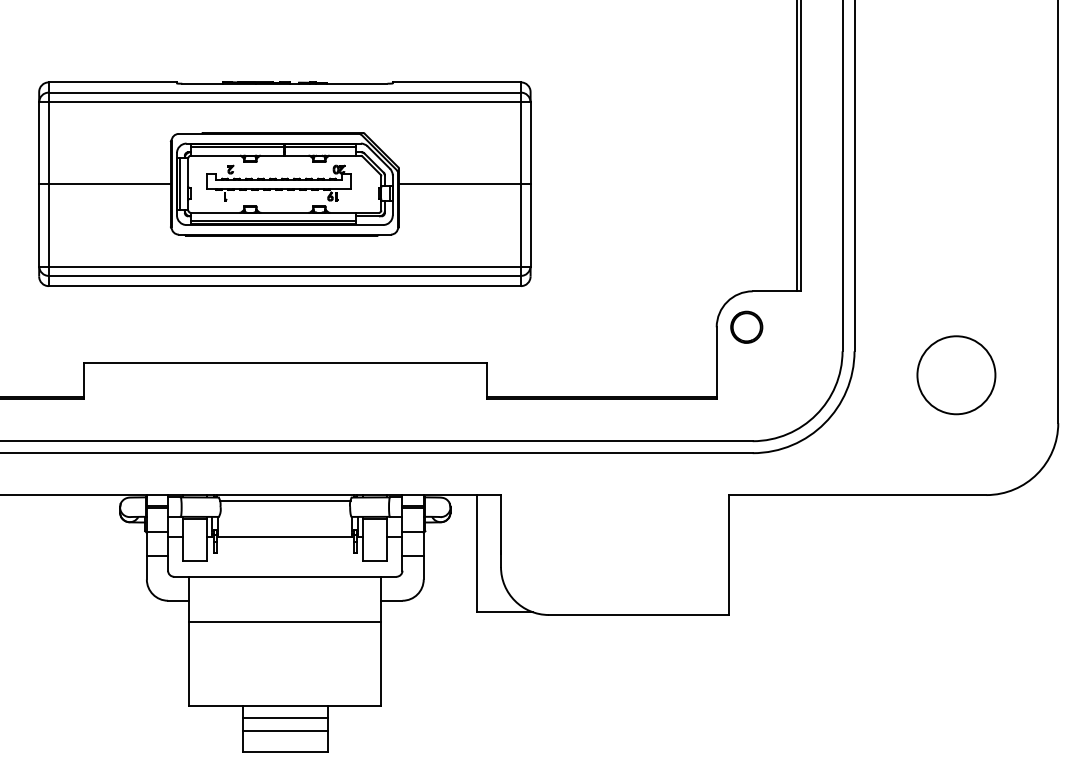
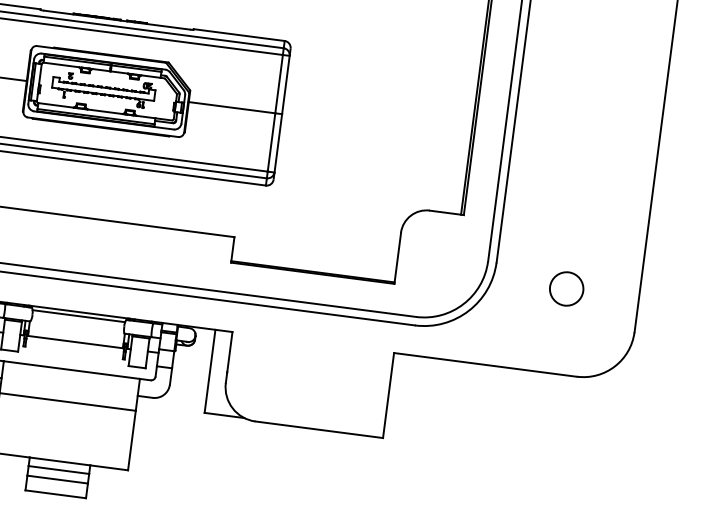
part: (746, 326) -> (422, 234), removed
circle: (956, 375) -> (566, 289), size x0.6

